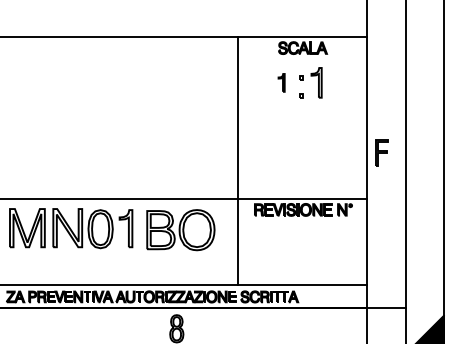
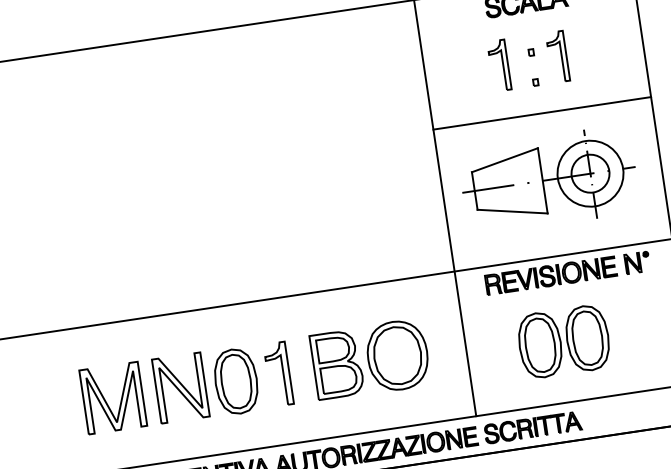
part: (281, 82) -> (498, 65), size x1.67
line: (302, 114) -> (542, 113), added
part: (300, 154) -> (548, 181), added
part: (71, 228) -> (187, 387), moved
part: (180, 230) -> (369, 360), moved
part: (295, 249) -> (564, 341), added

